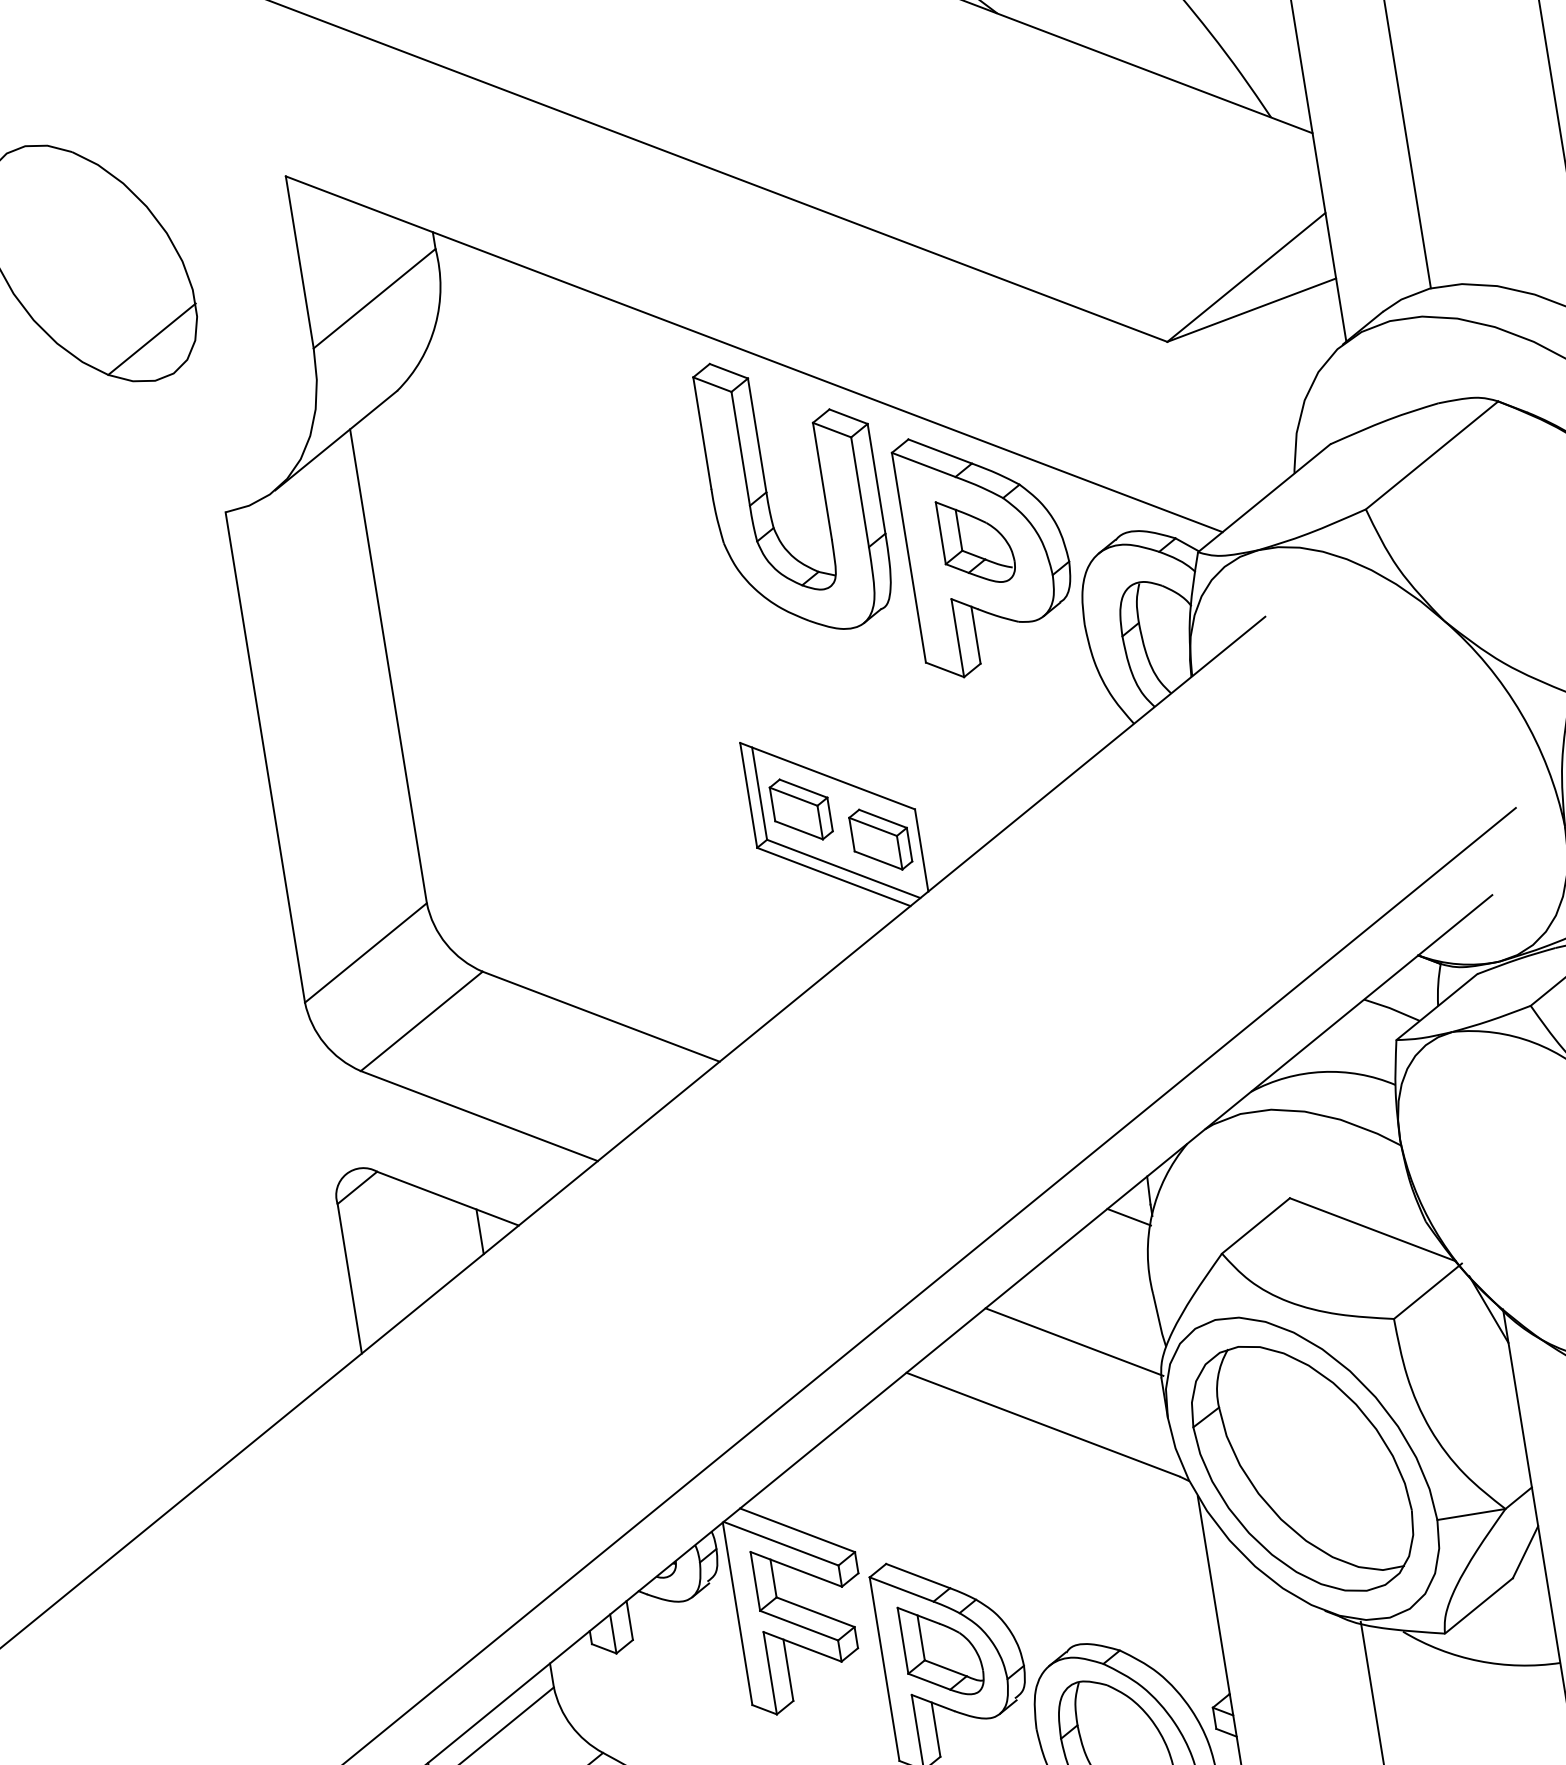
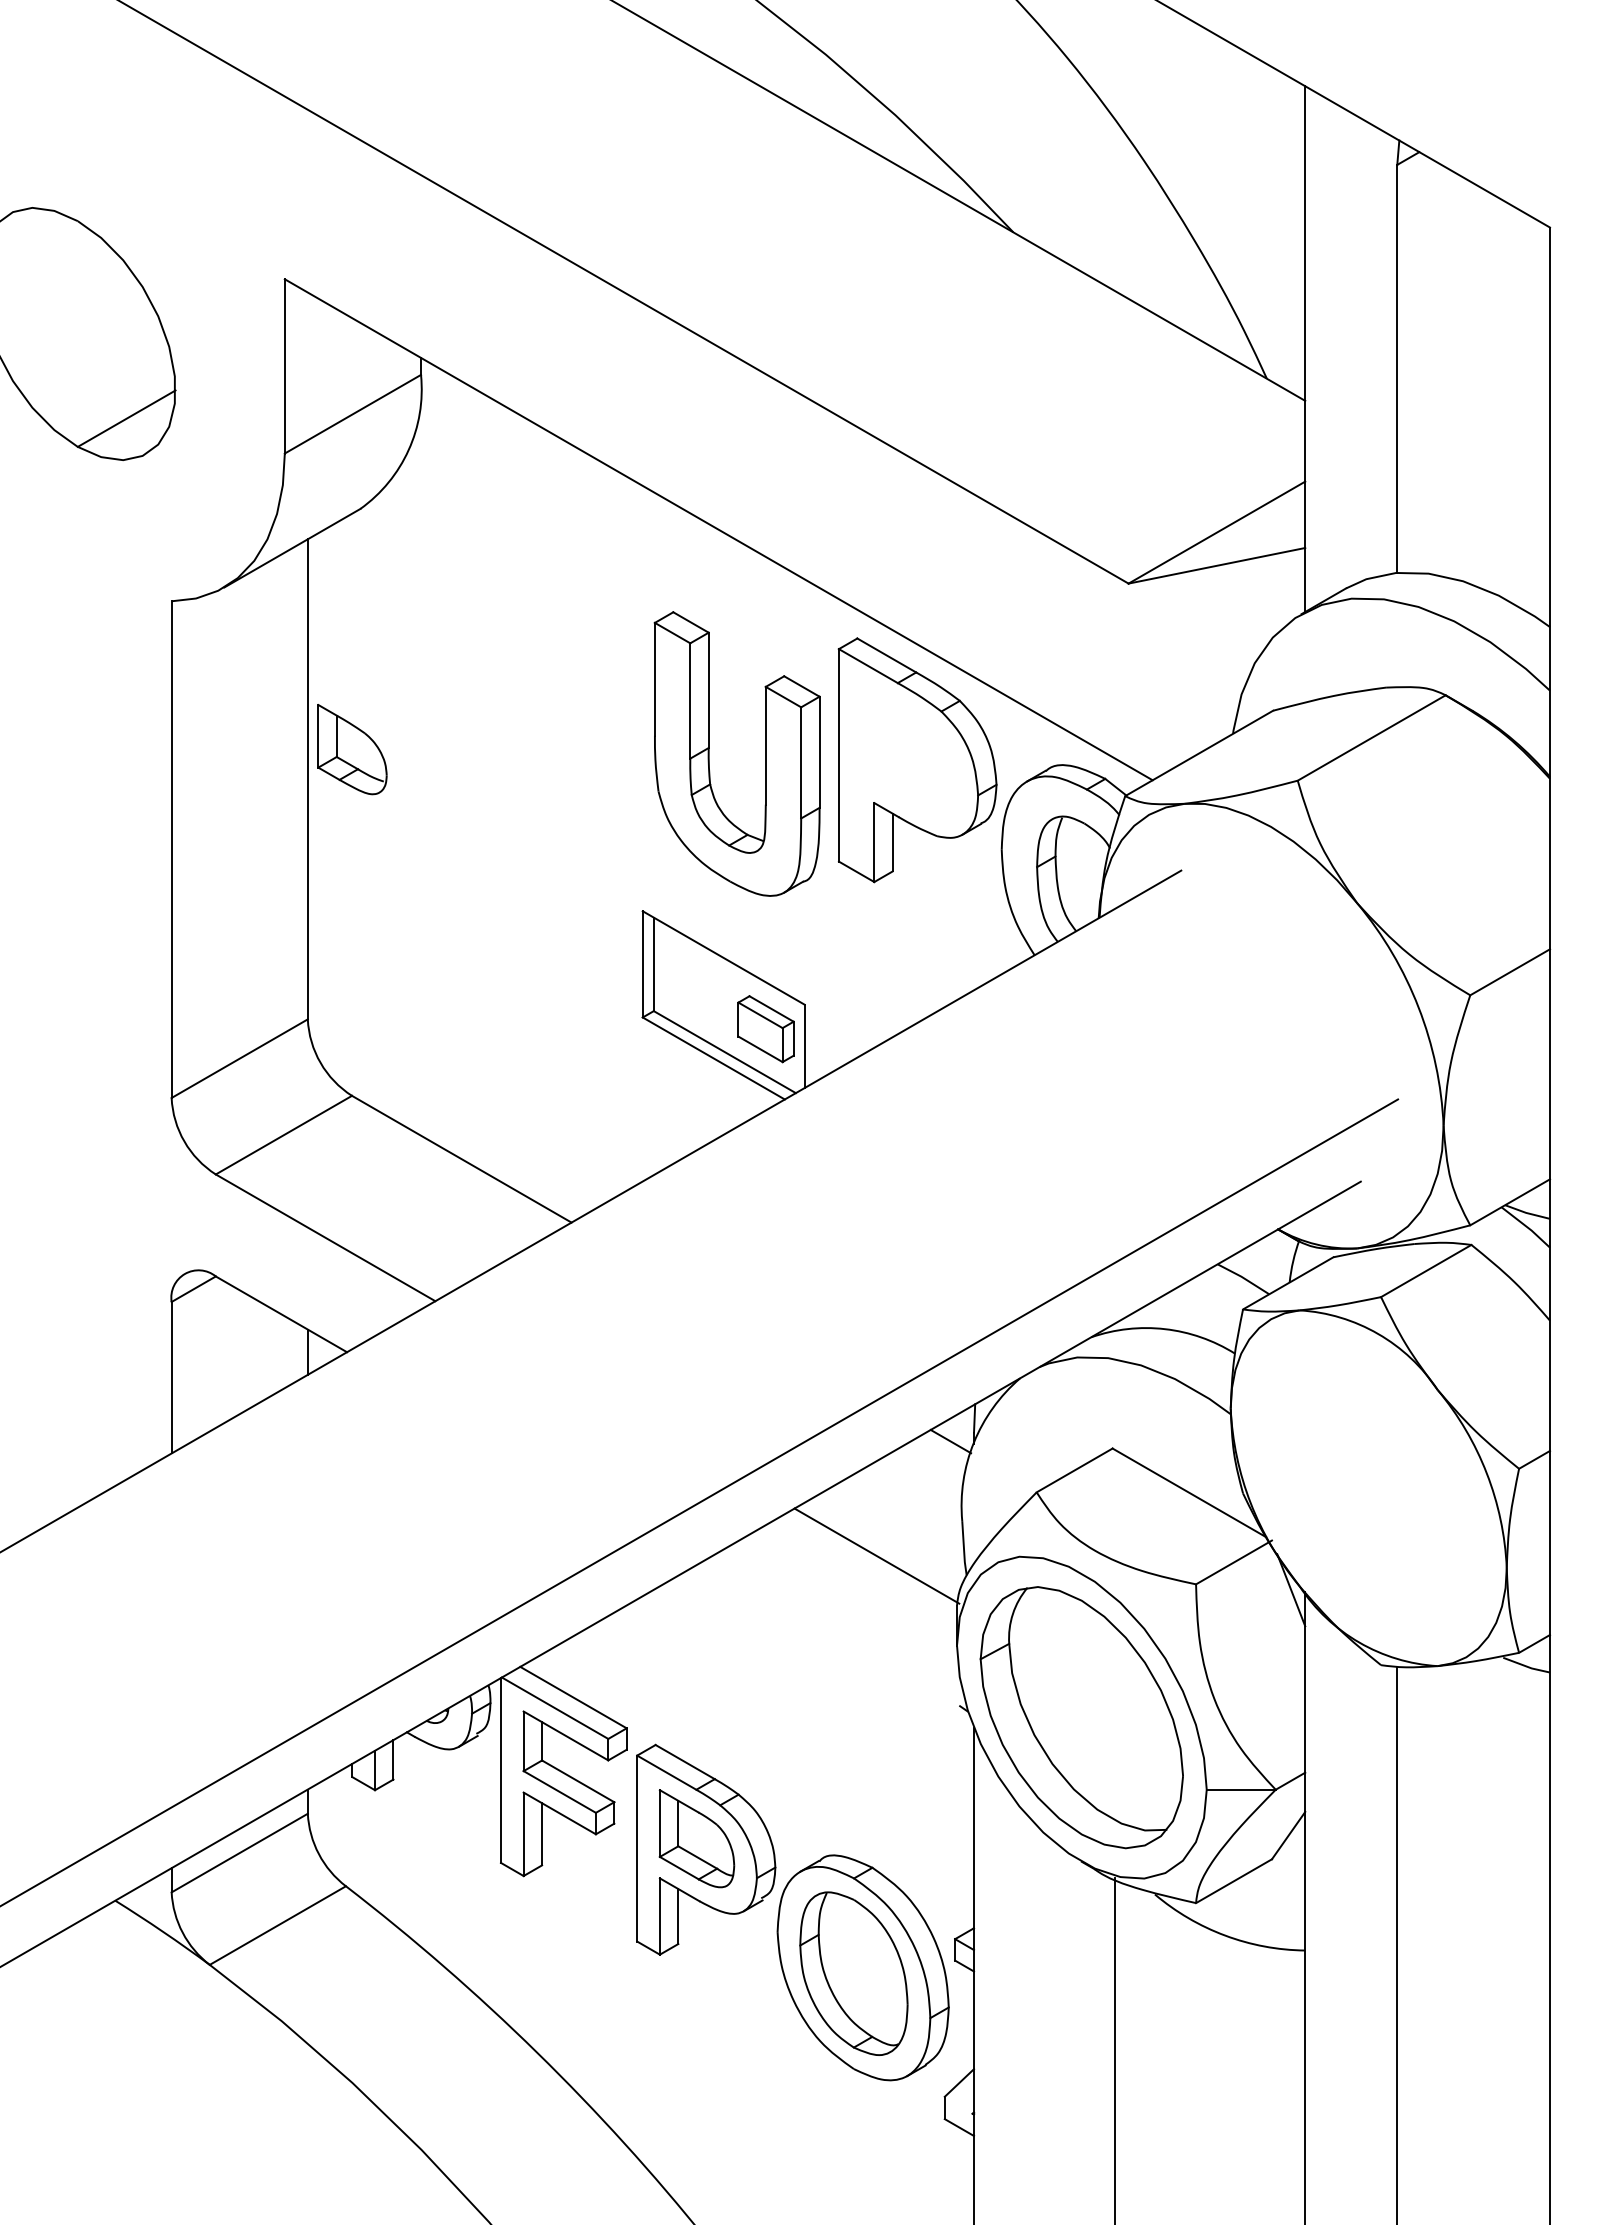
part: (768, 497) -> (709, 753), moved
part: (976, 540) -> (352, 749), moved
part: (801, 809) -> (692, 986), removed
line: (1042, 1424) -> (832, 1632), removed

